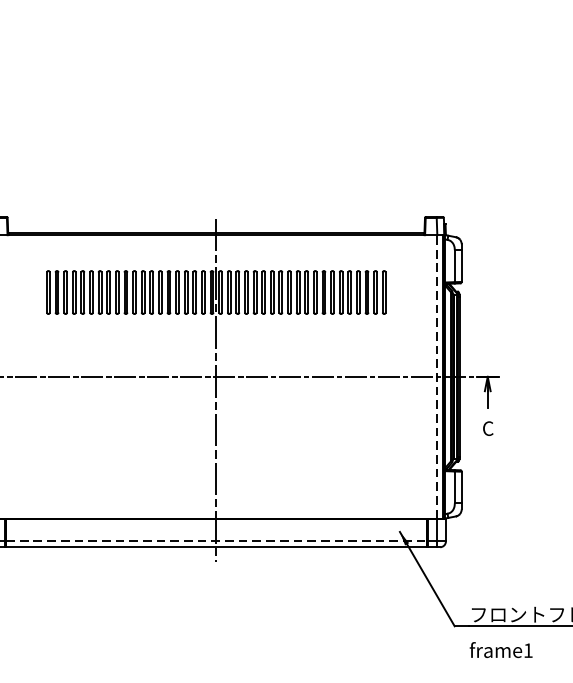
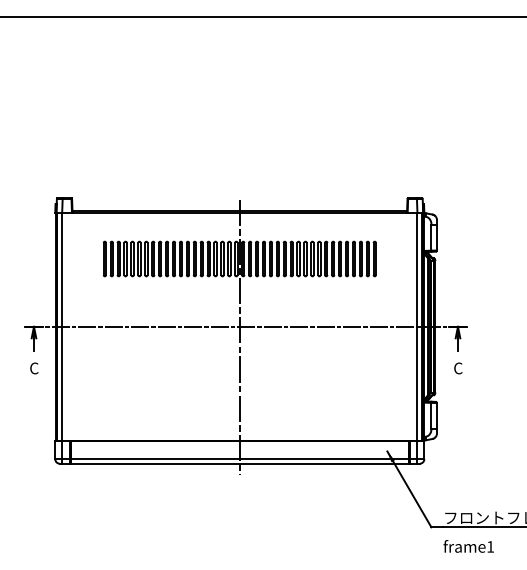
line: (437, 376) -> (417, 326), dashed -> solid
line: (215, 541) -> (239, 459), dashed -> solid

